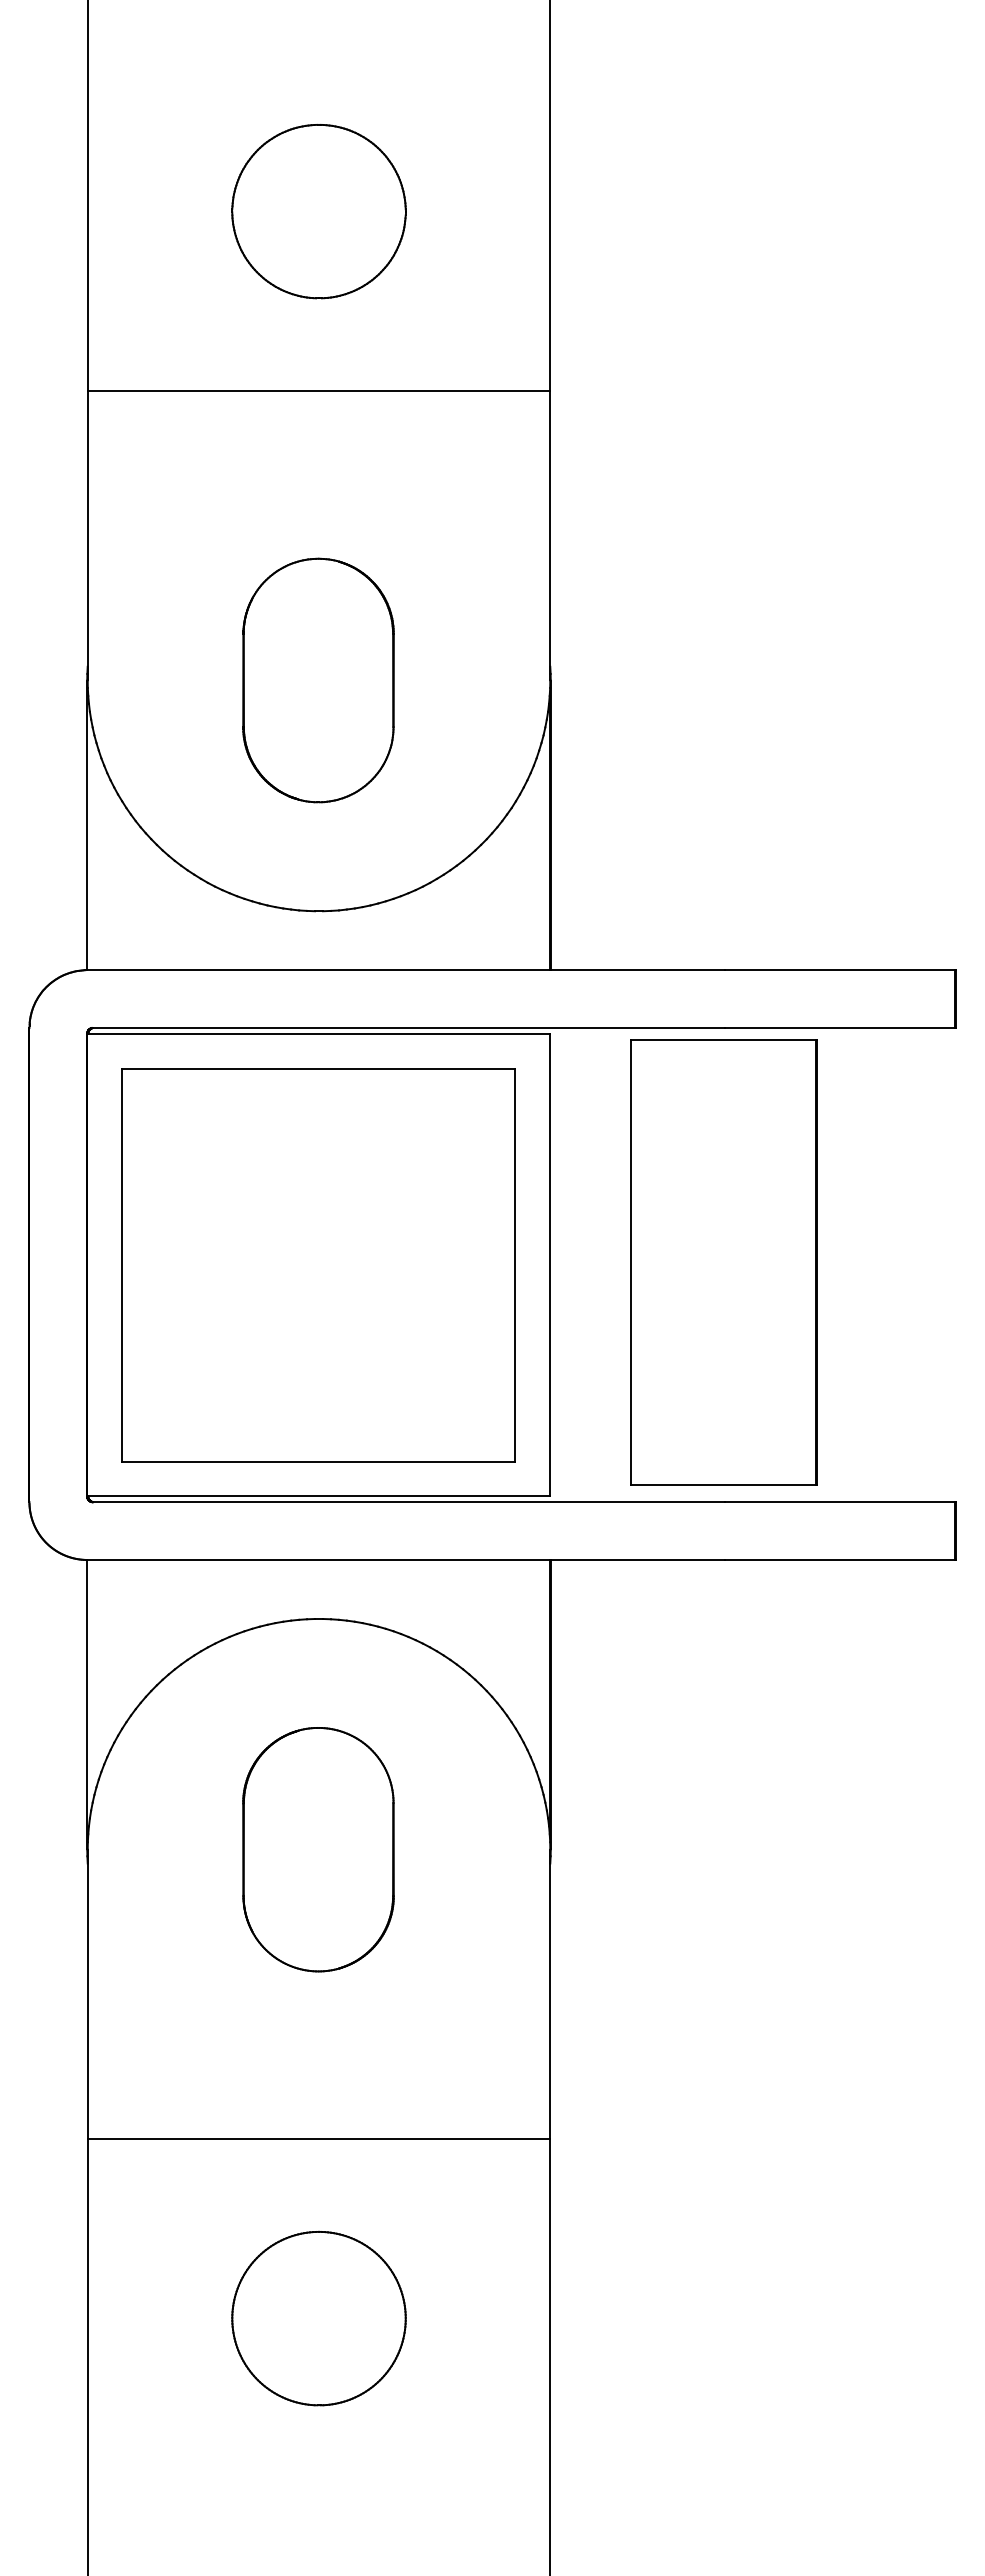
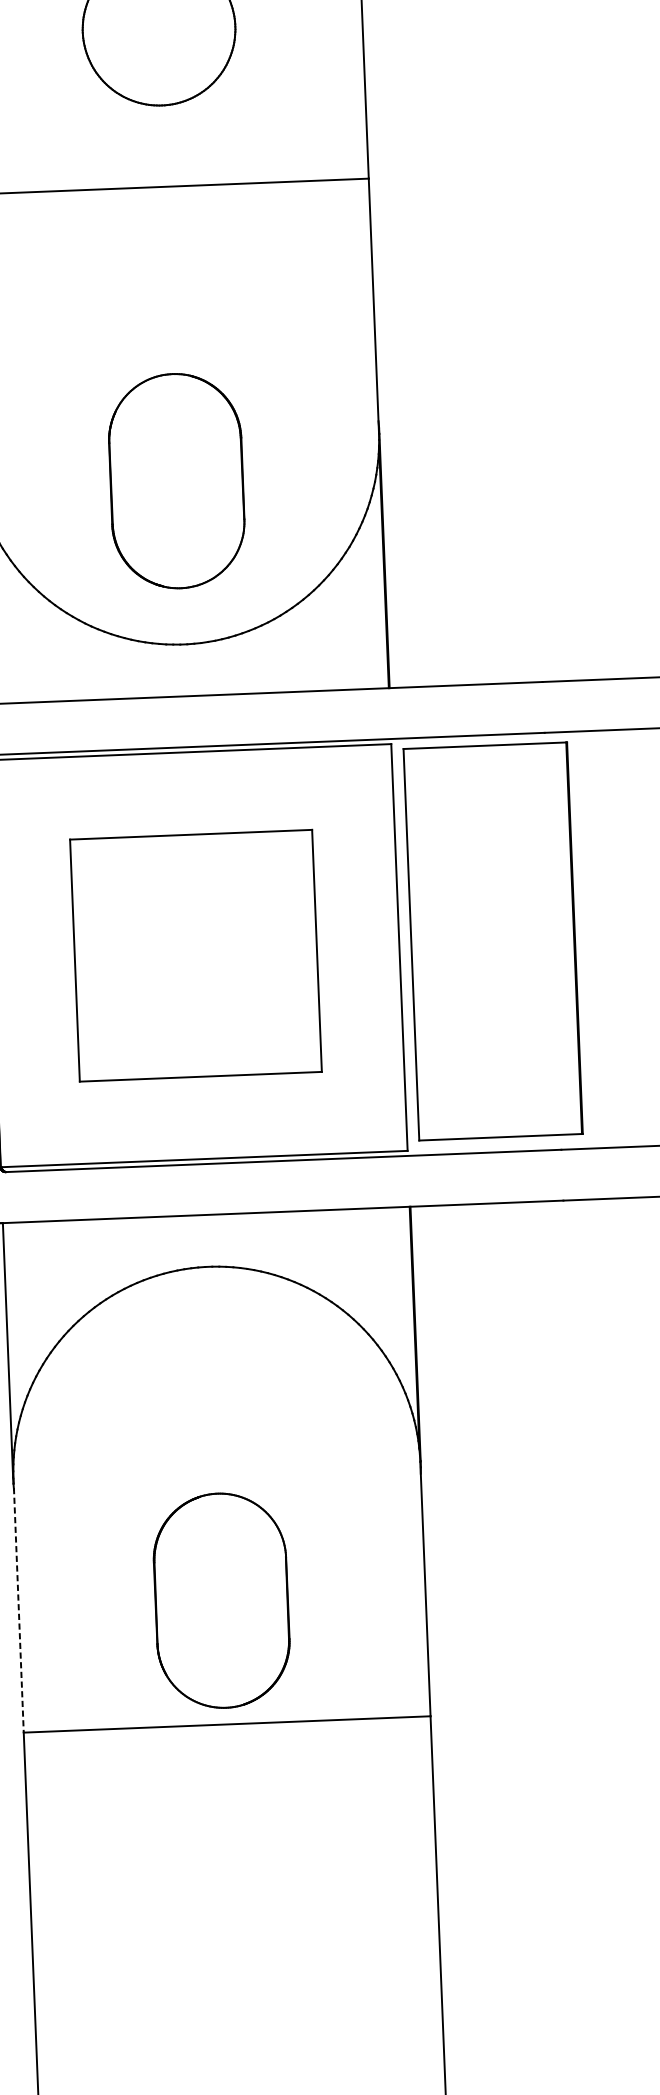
part: (318, 680) -> (176, 481), moved
part: (723, 1262) -> (492, 941), moved
part: (318, 1265) -> (195, 955), size x0.7
part: (318, 1849) -> (221, 1600), moved
line: (87, 1994) -> (18, 1605), solid -> dashed
part: (318, 2318) -> (233, 1881), removed

